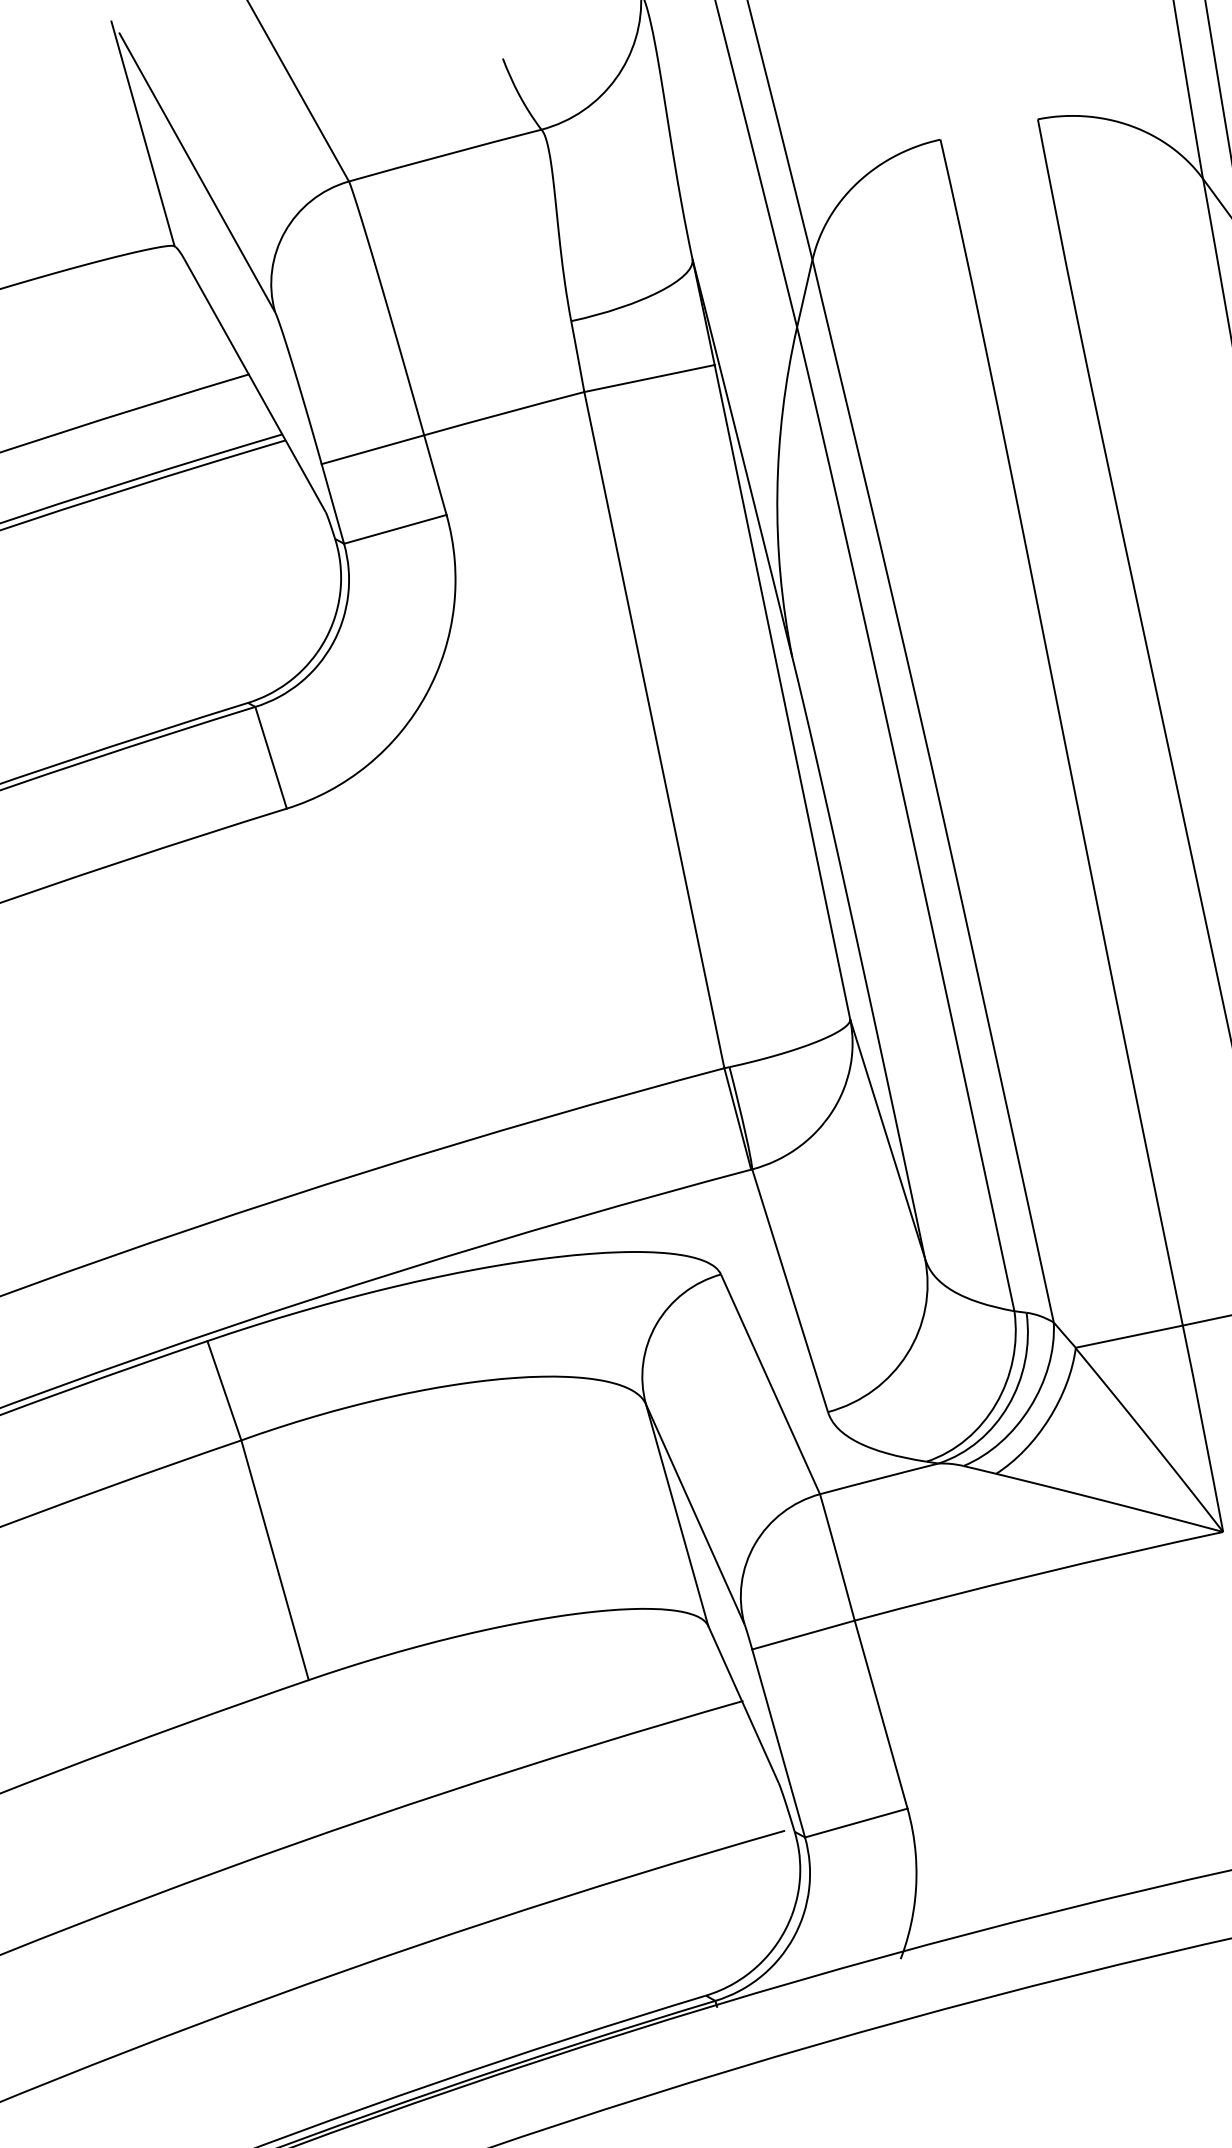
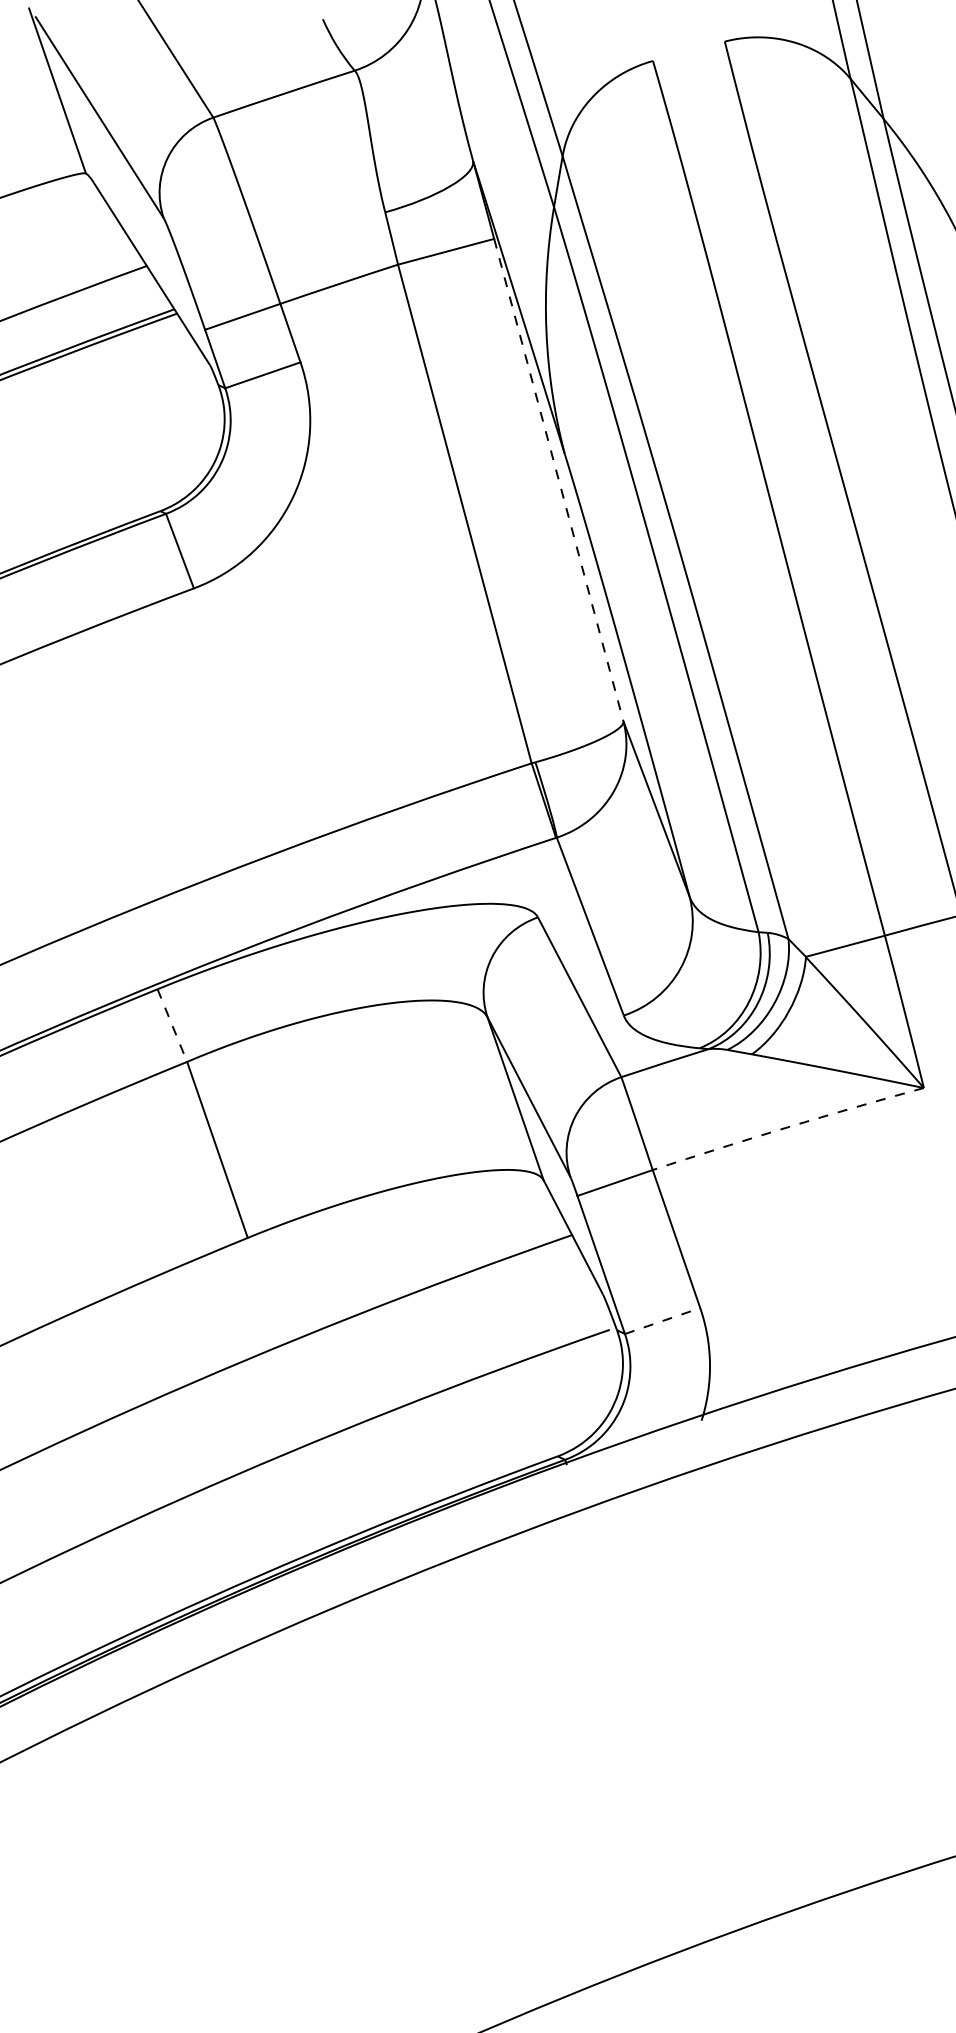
line: (781, 692) -> (558, 480), solid -> dashed
line: (224, 1391) -> (172, 1026), solid -> dashed
arc: (1037, 1574) -> (787, 1127), solid -> dashed
line: (856, 1823) -> (662, 1321), solid -> dashed

